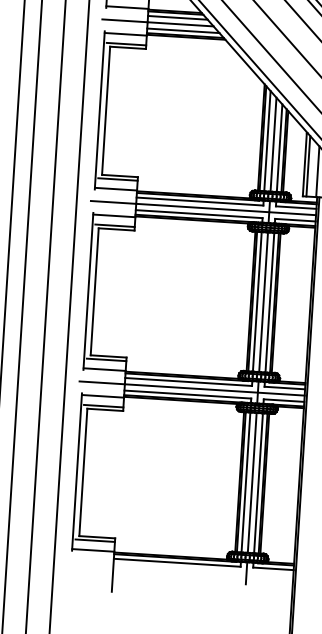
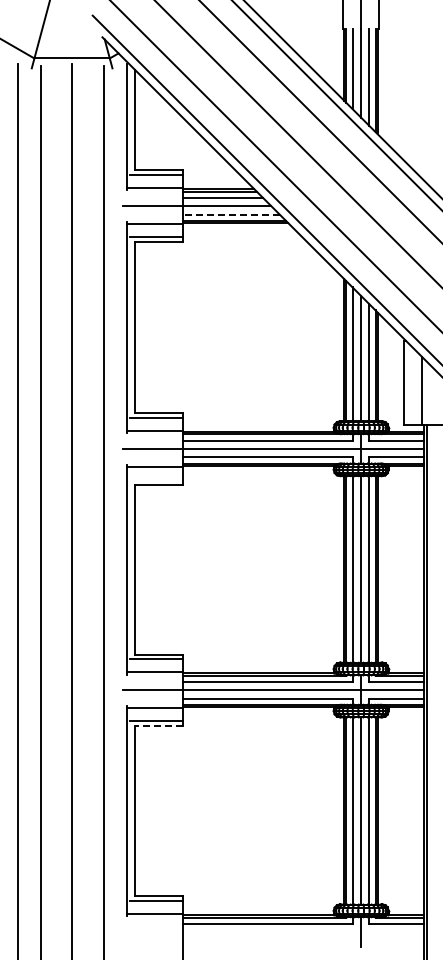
line: (182, 30) -> (230, 214), solid -> dashed
line: (308, 166) -> (409, 384), removed
line: (114, 225) -> (156, 479), removed
line: (105, 410) -> (159, 726), solid -> dashed

